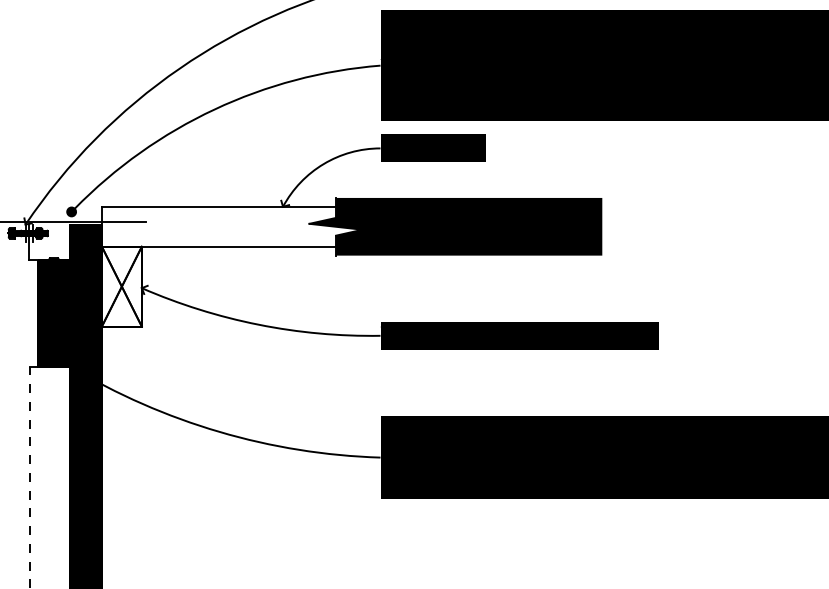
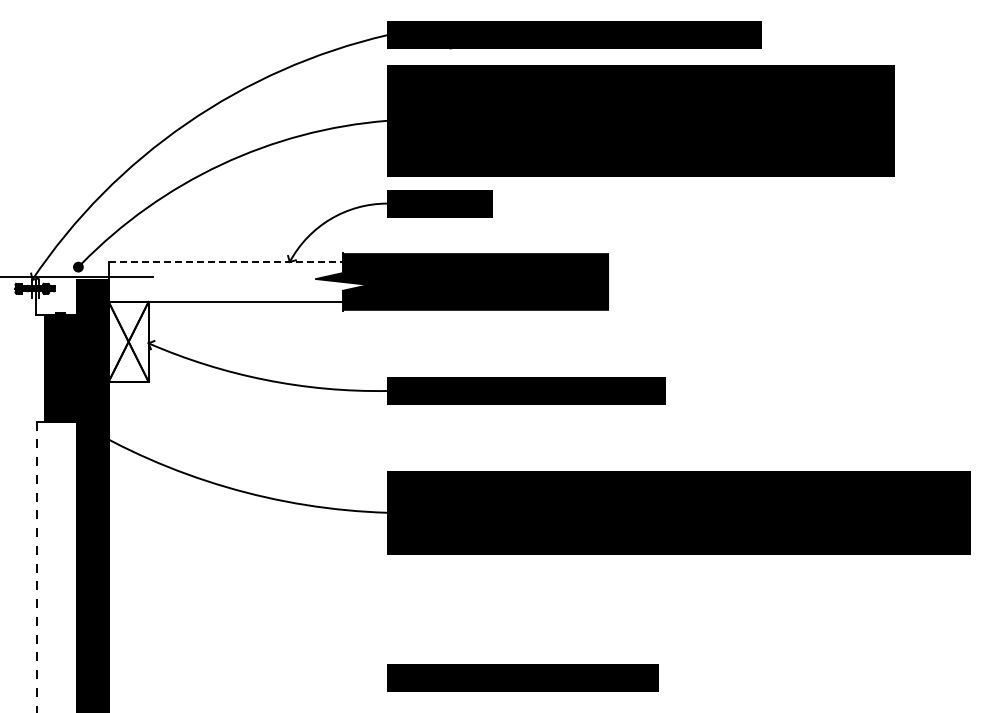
line: (219, 207) -> (226, 262), solid -> dashed

